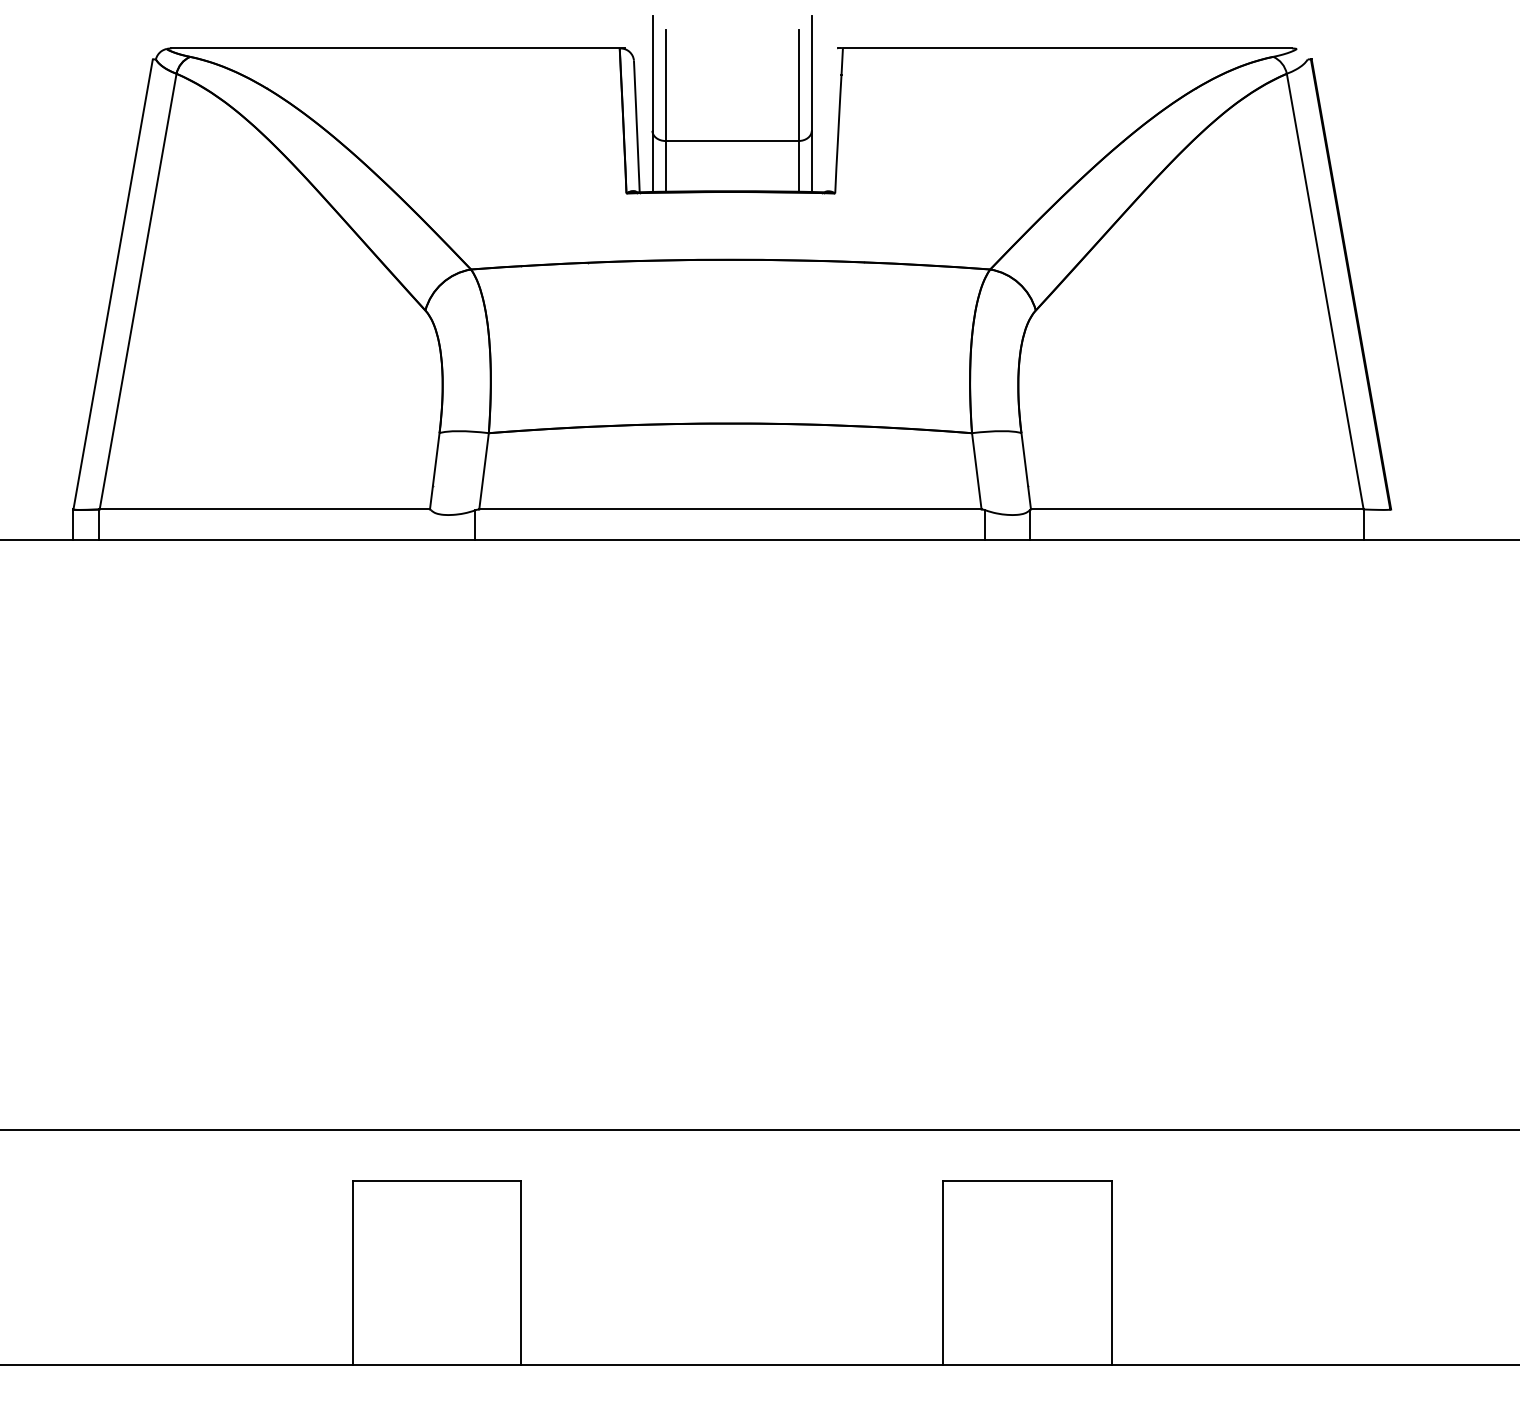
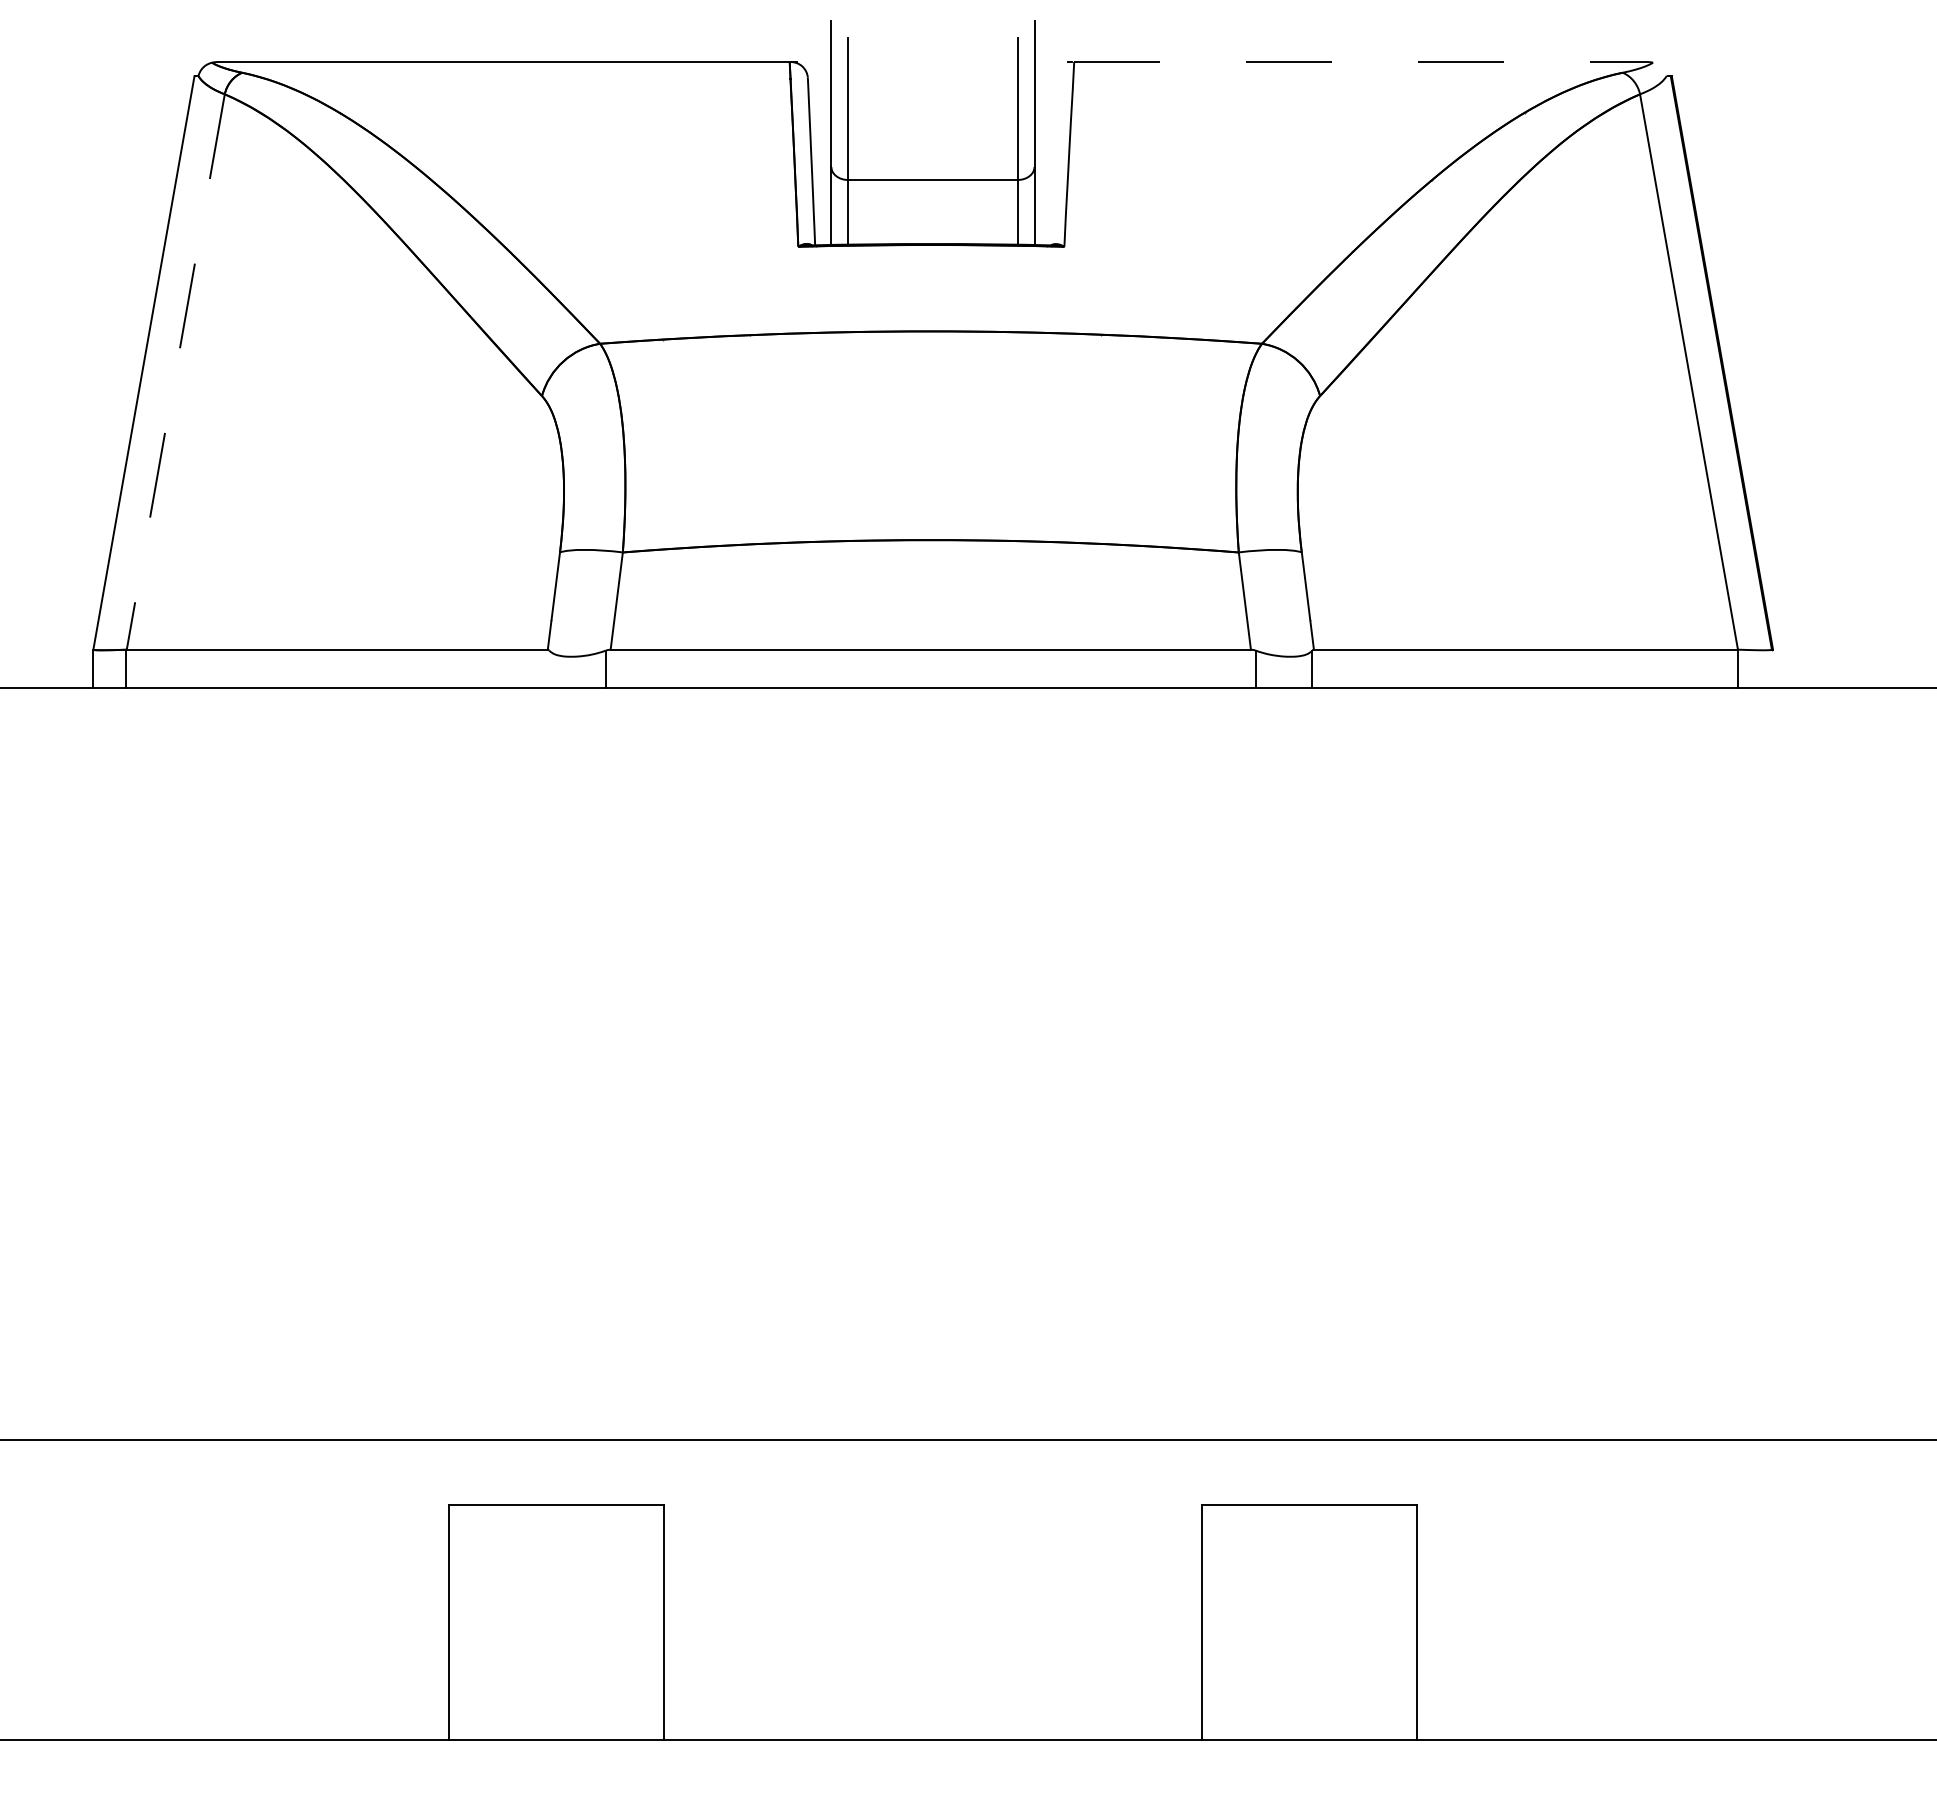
line: (1068, 48) -> (1361, 62), solid -> dashed
line: (137, 292) -> (175, 372), solid -> dashed

